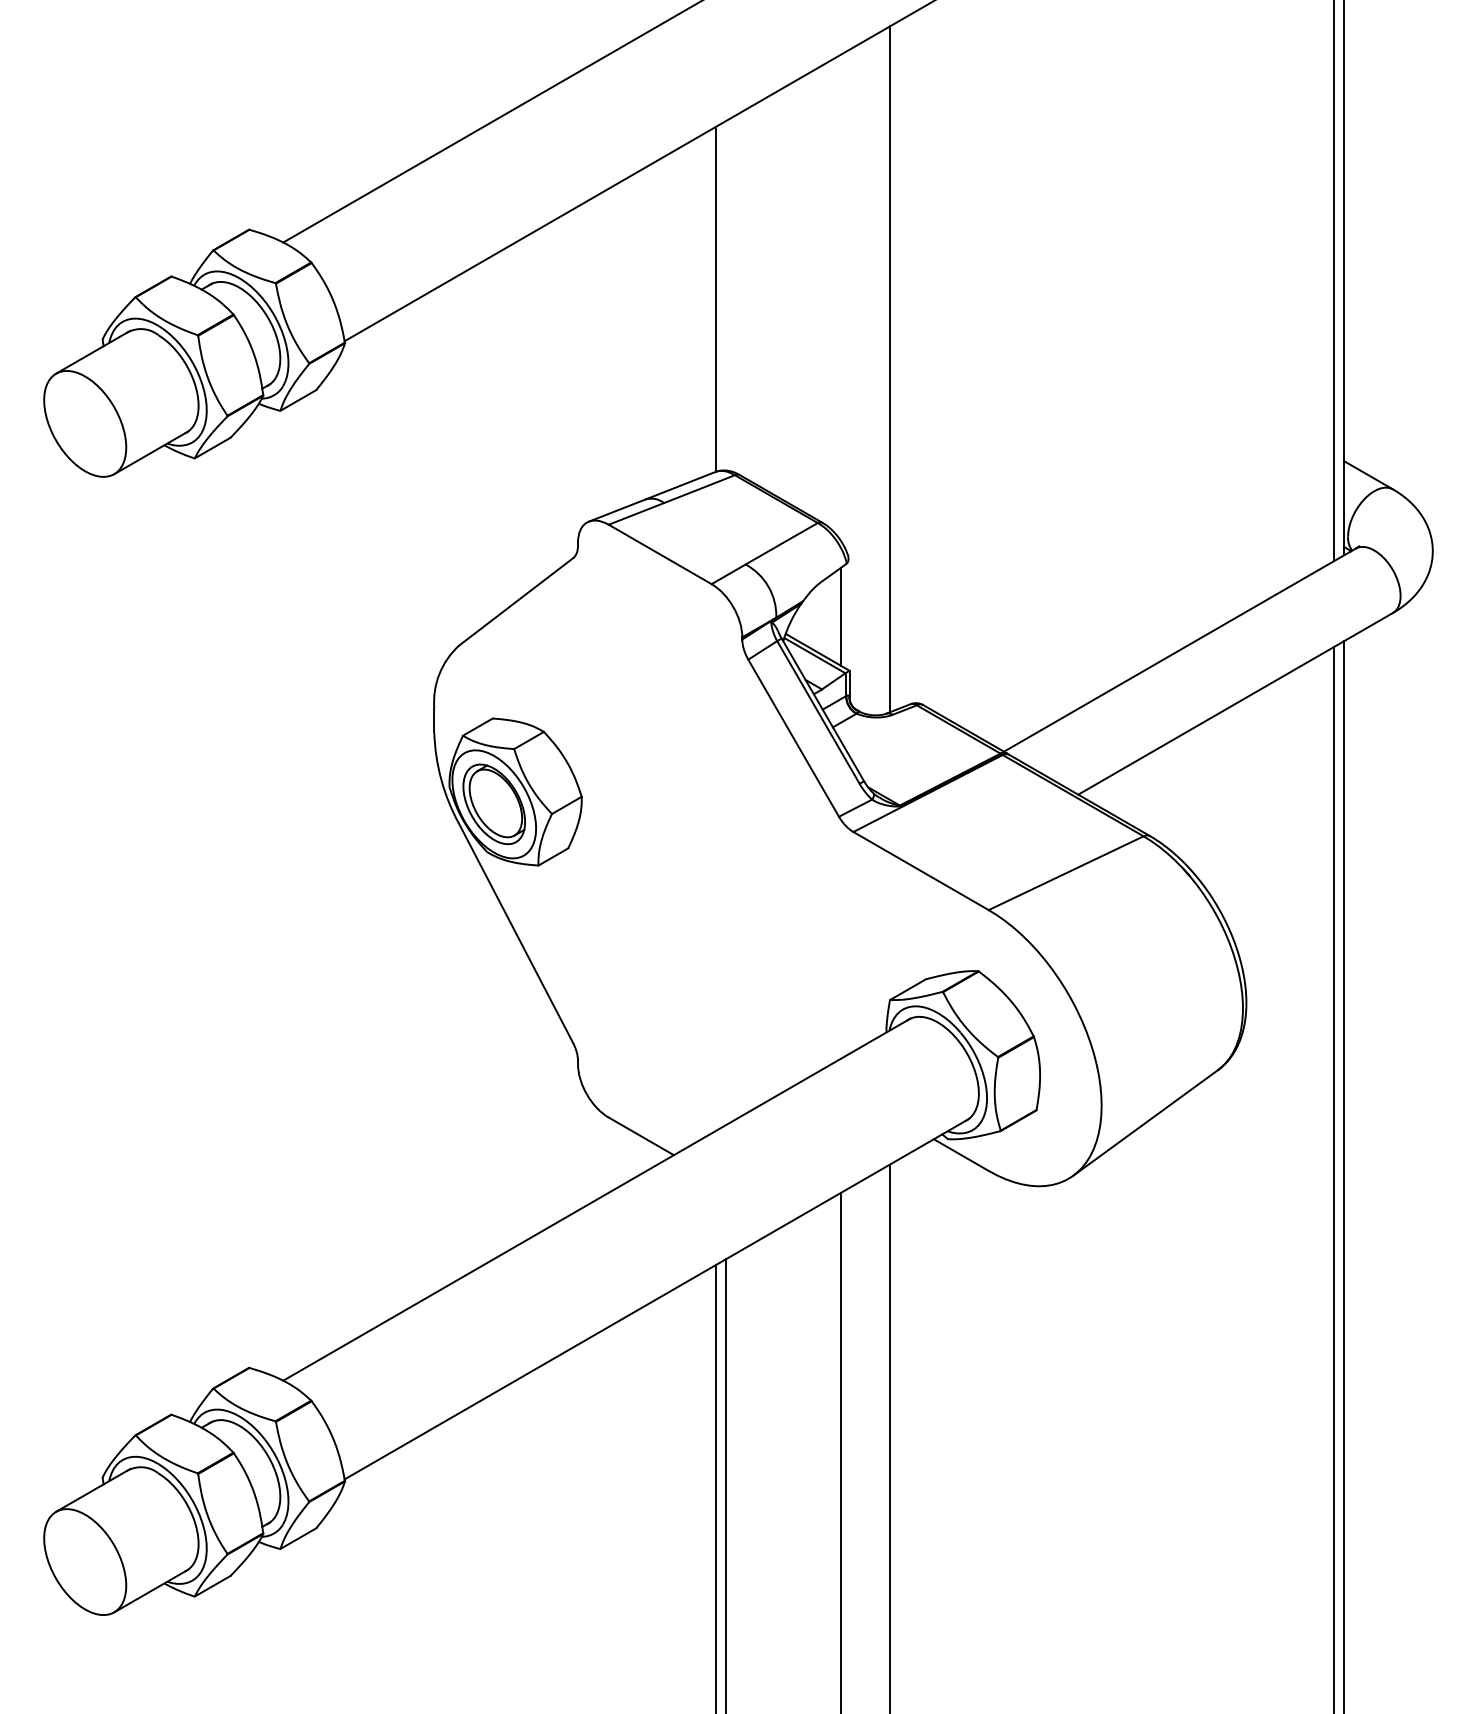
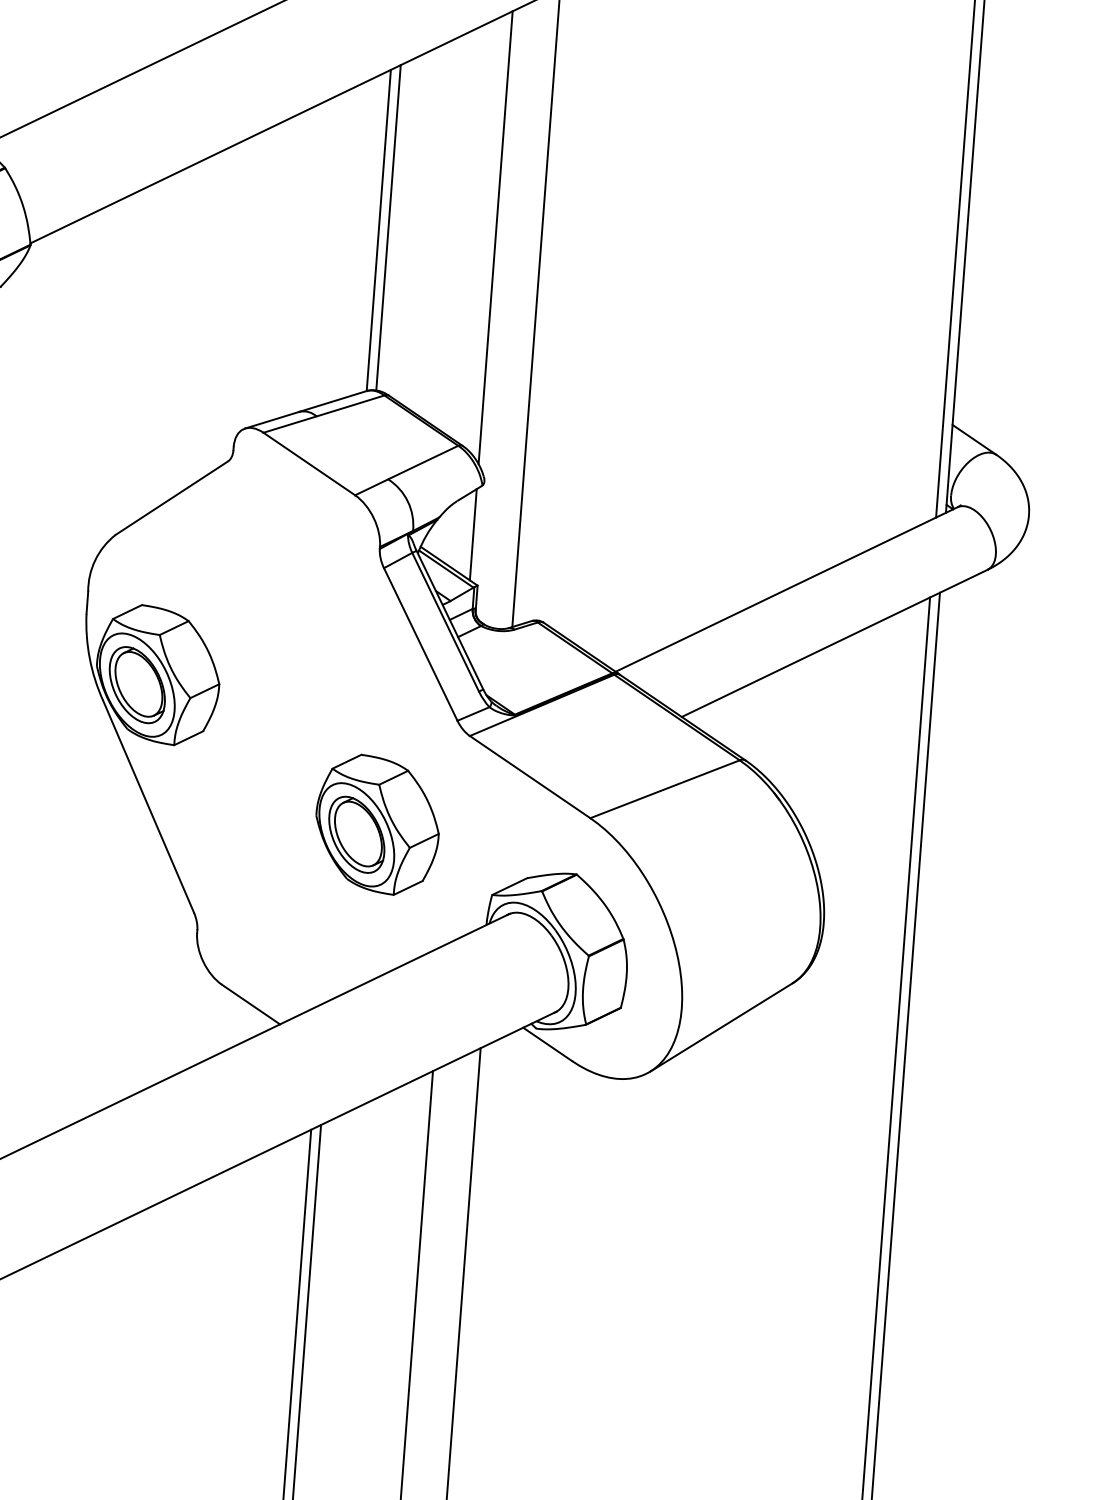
line: (725, 295) -> (388, 227), added
line: (840, 297) -> (495, 237), added
part: (762, 933) -> (378, 824), added

